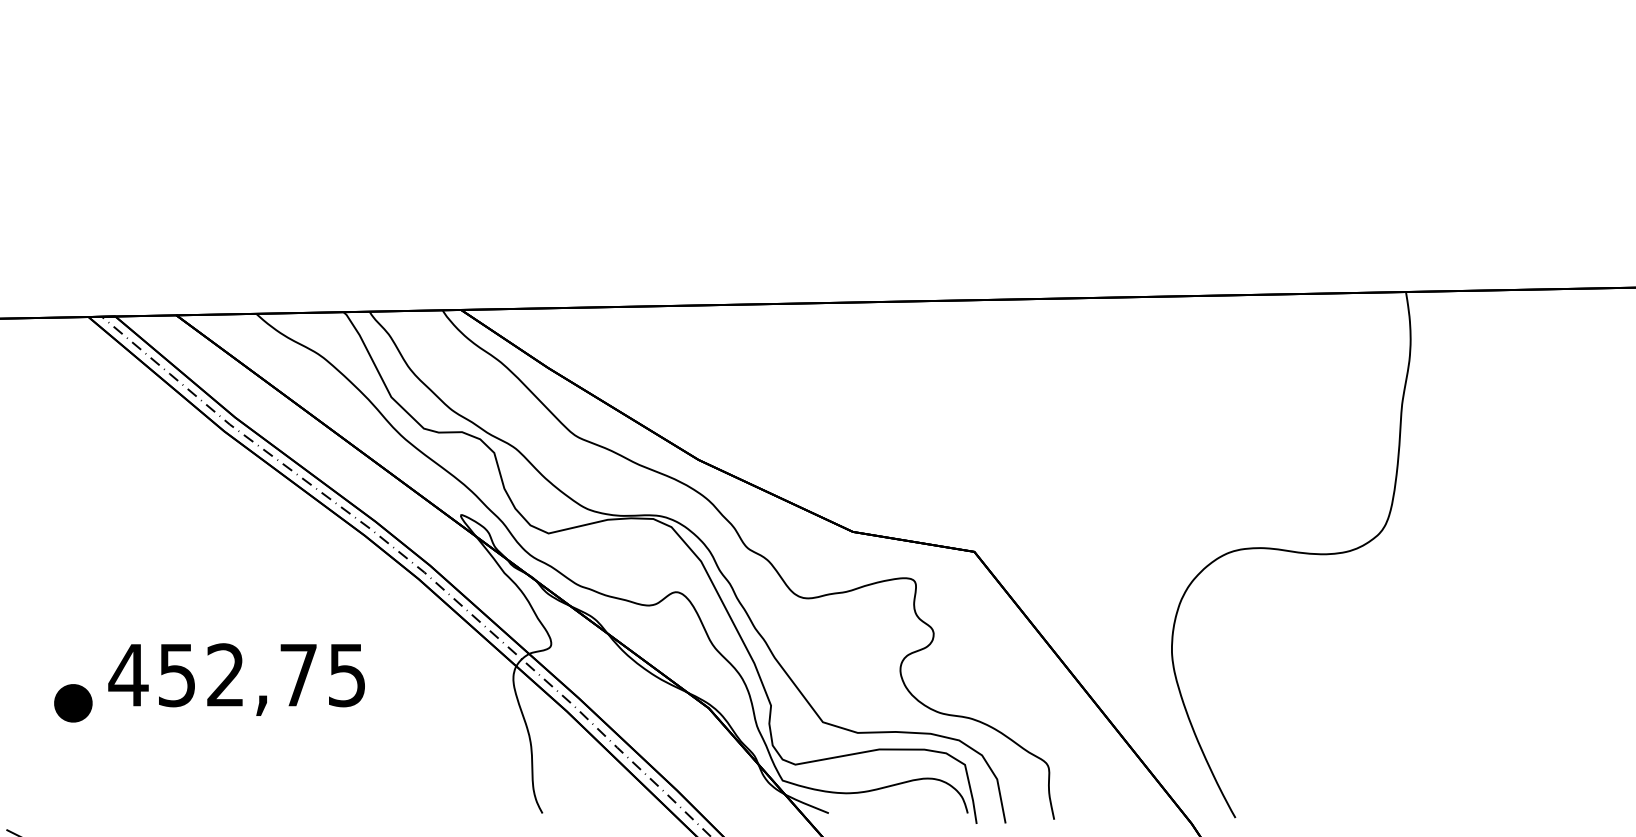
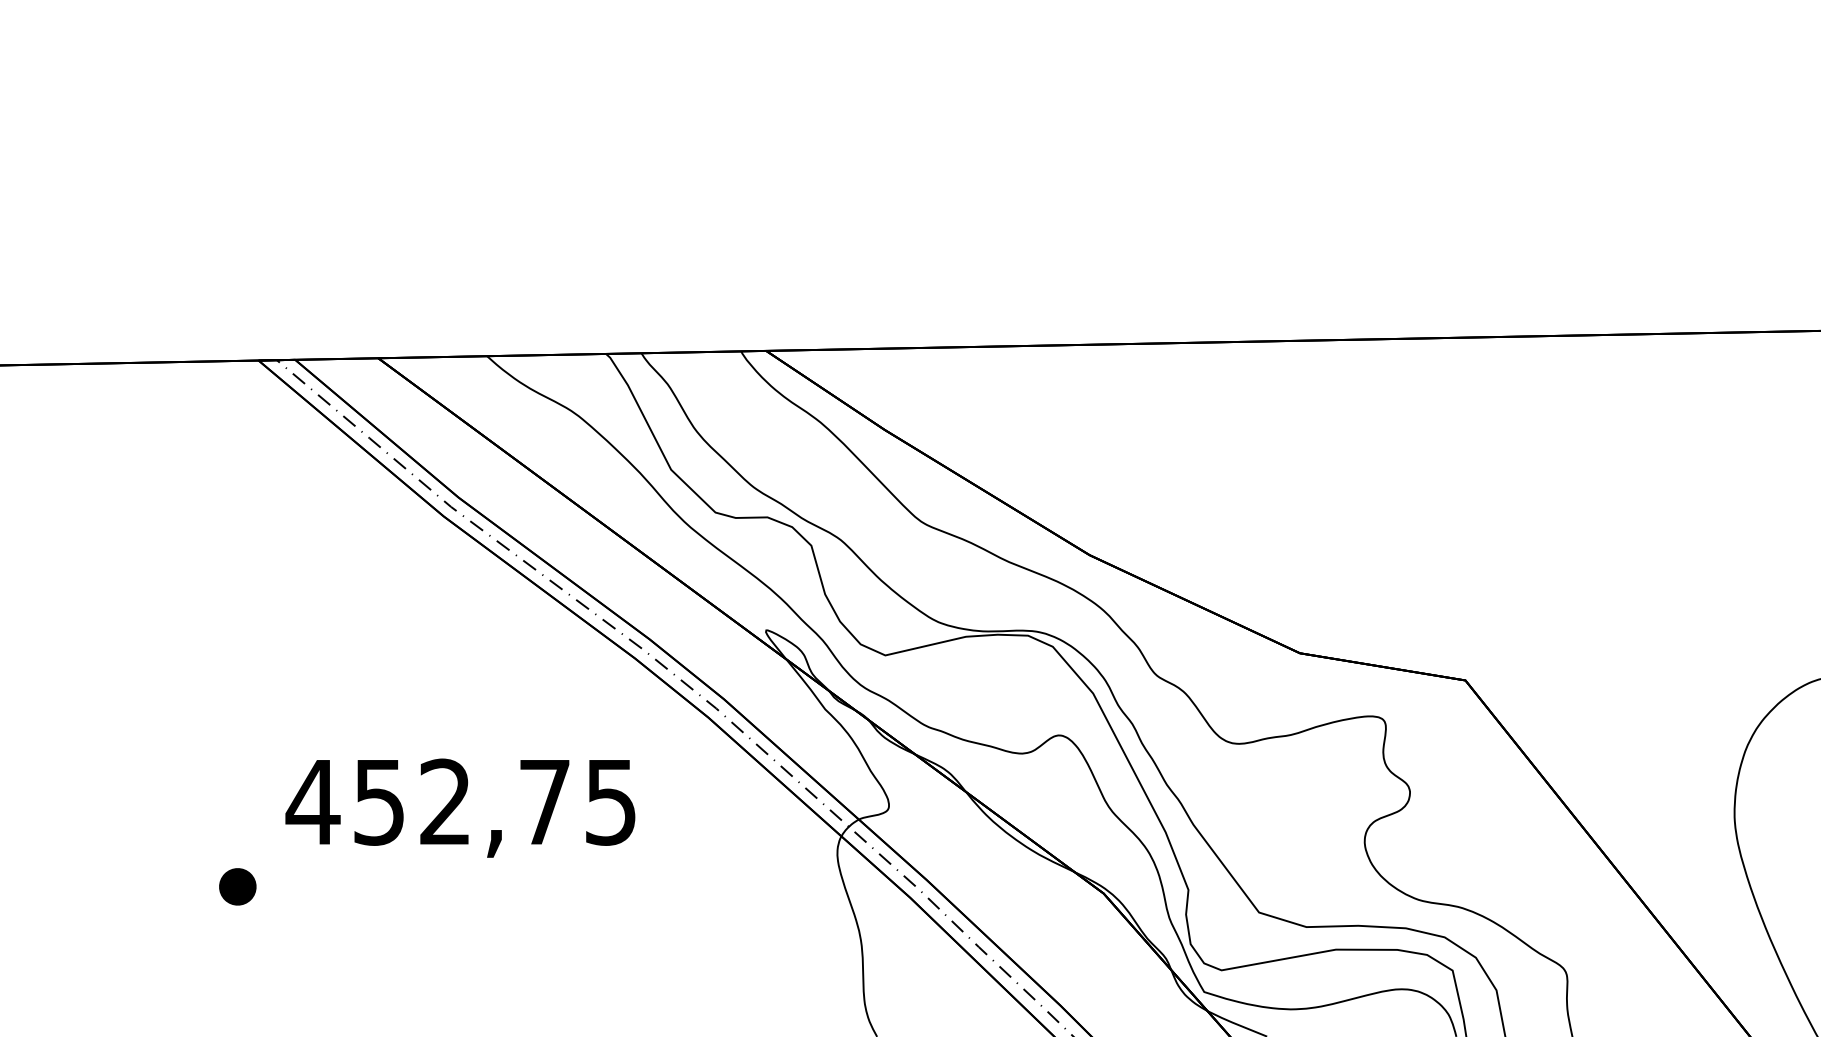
text: (236, 679) -> (460, 808), moved
part: (72, 703) -> (236, 887), size x0.71

